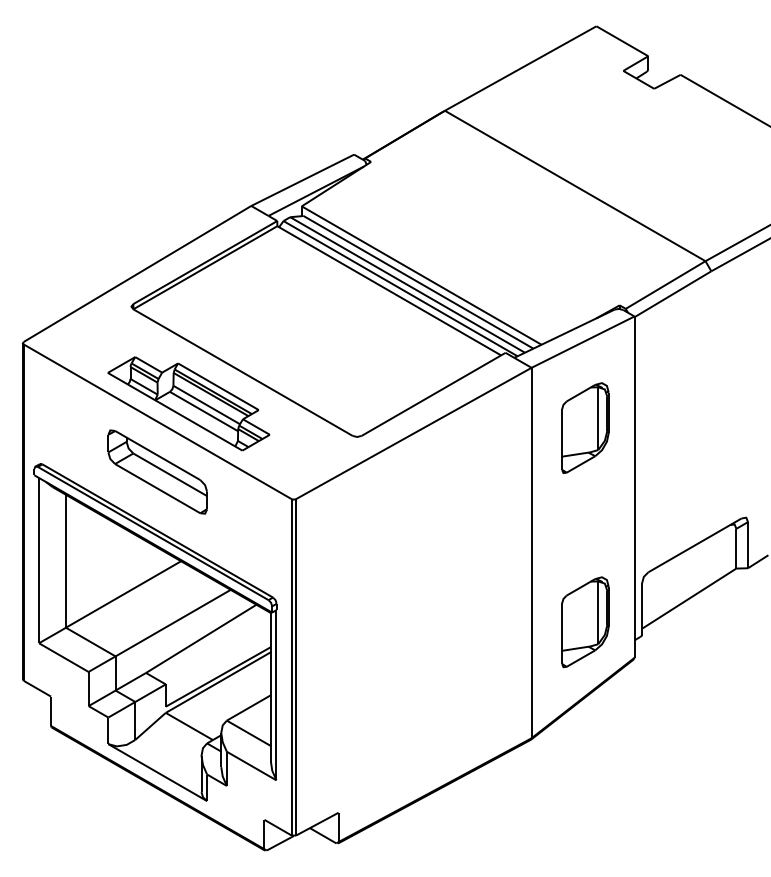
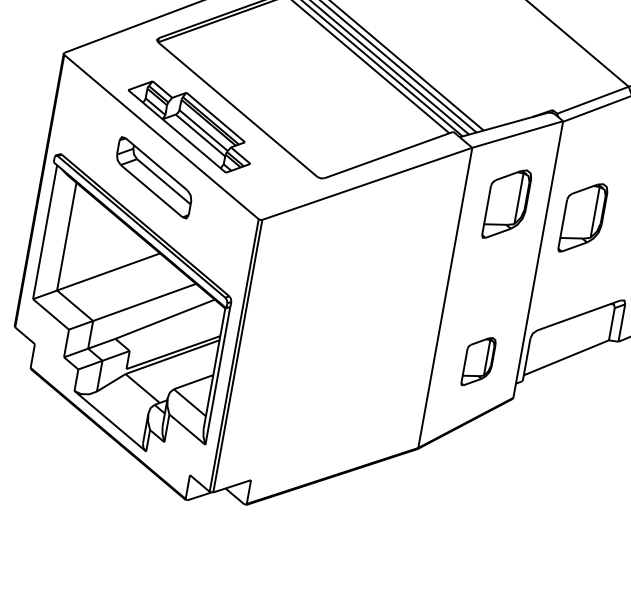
part: (679, 427) -> (583, 217), added
part: (585, 622) -> (478, 362), size x0.7

